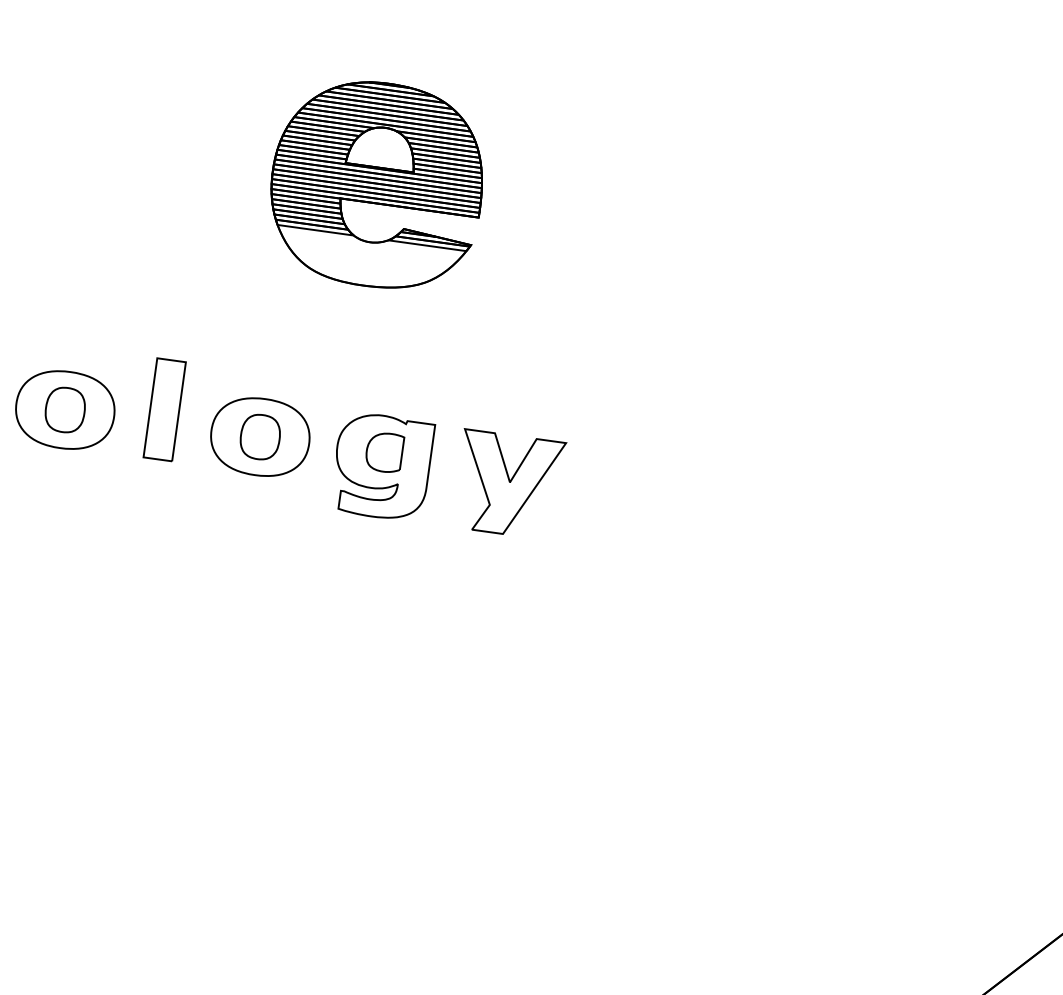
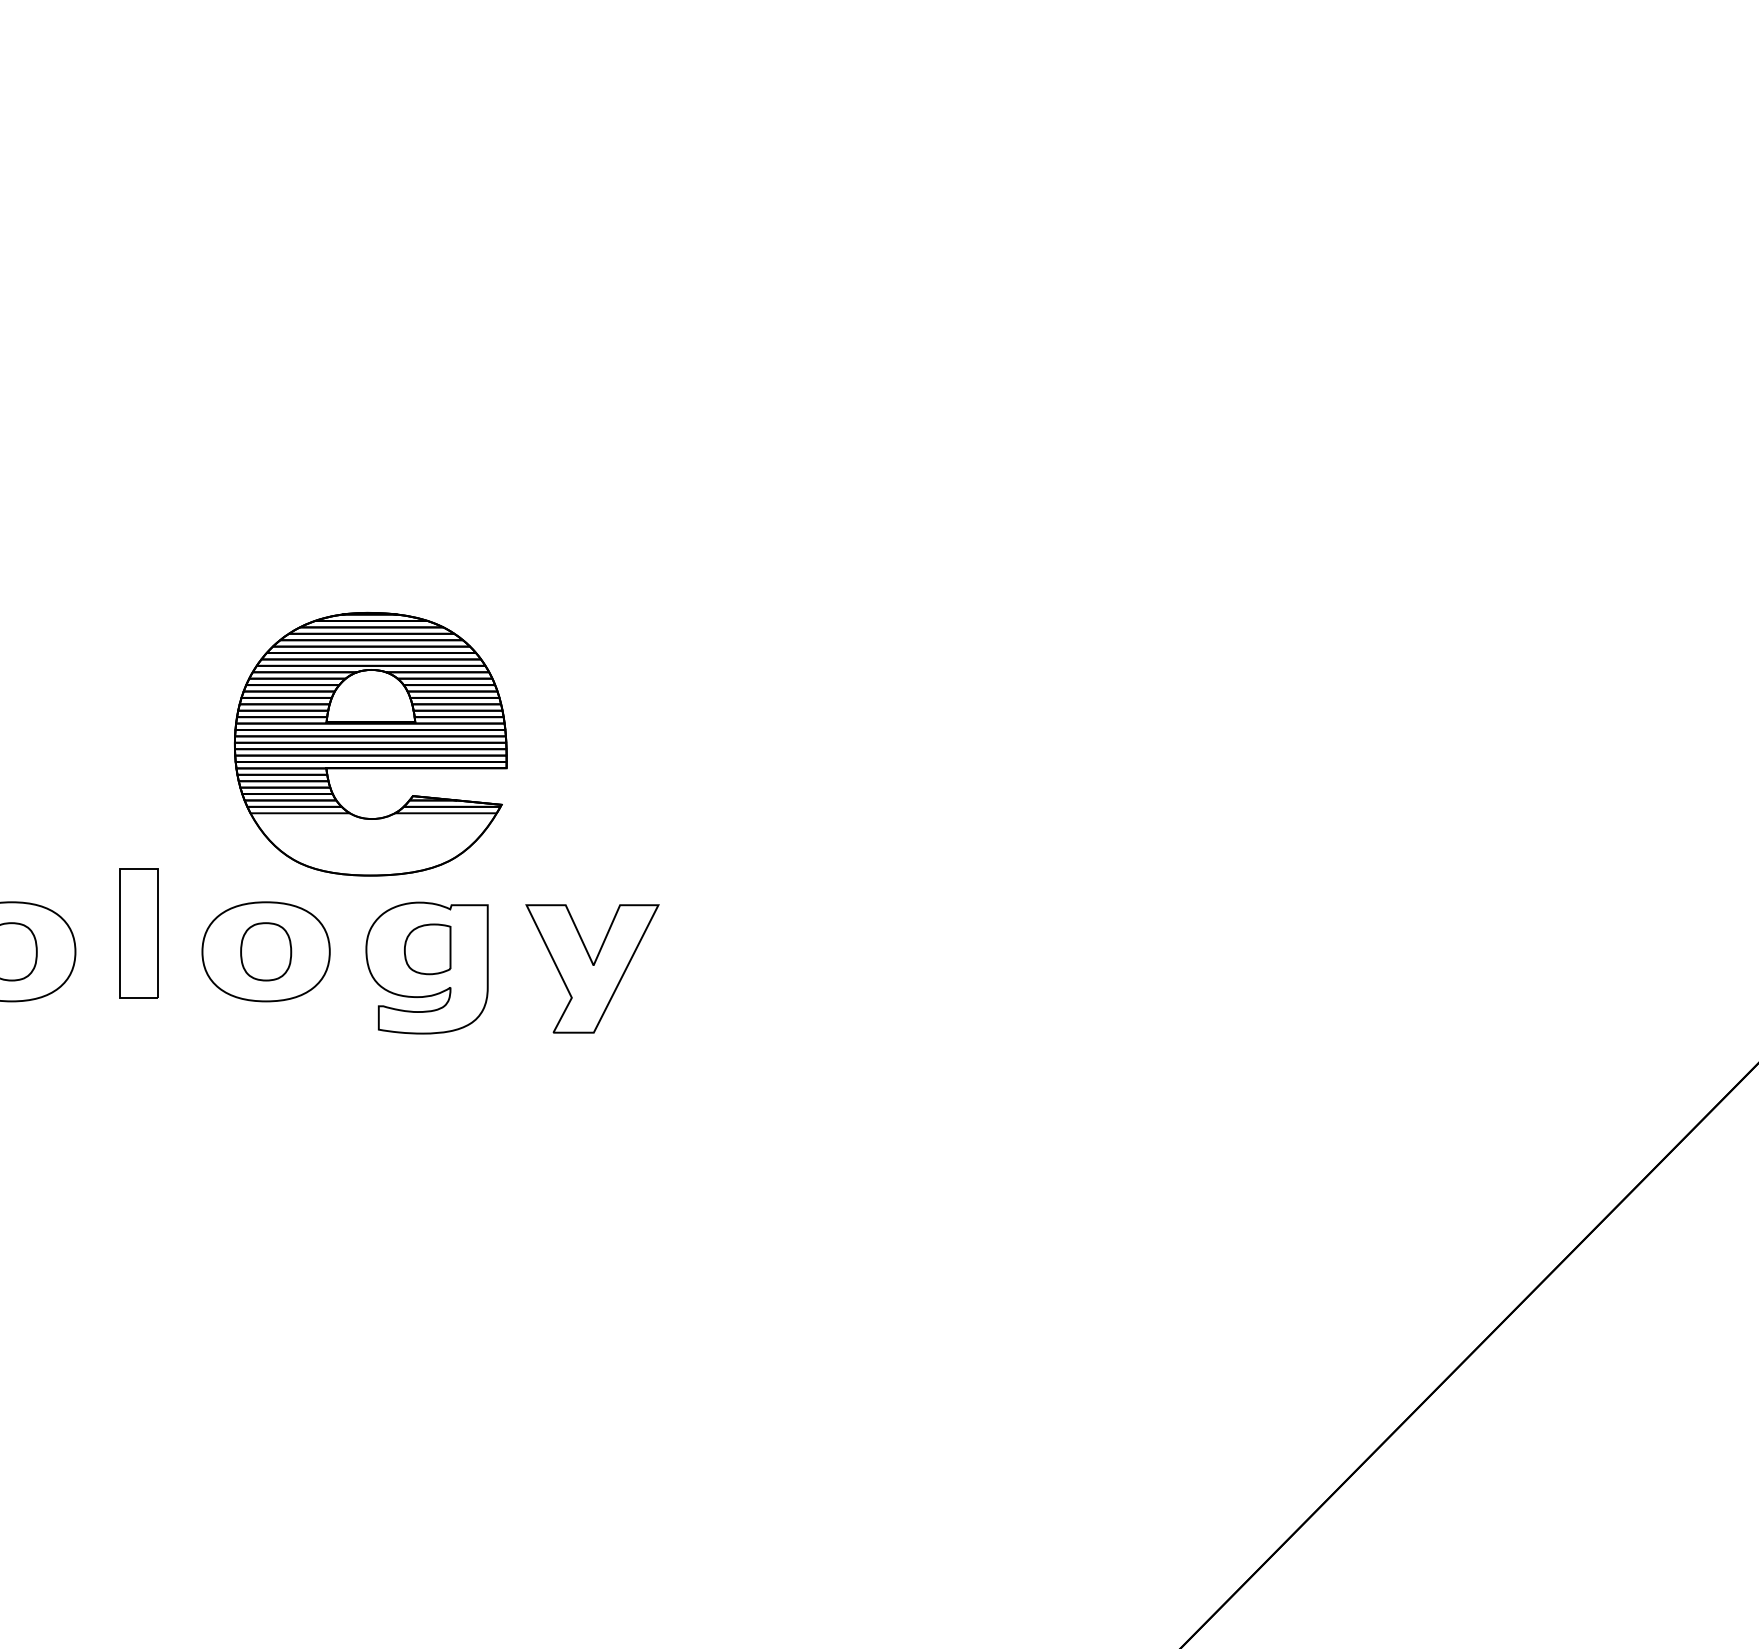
part: (376, 184) -> (370, 744), moved

